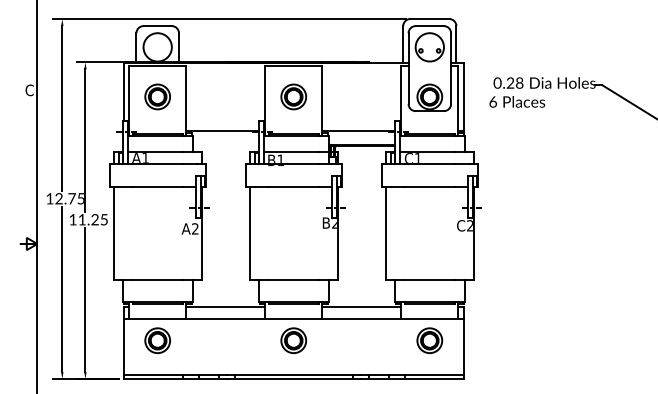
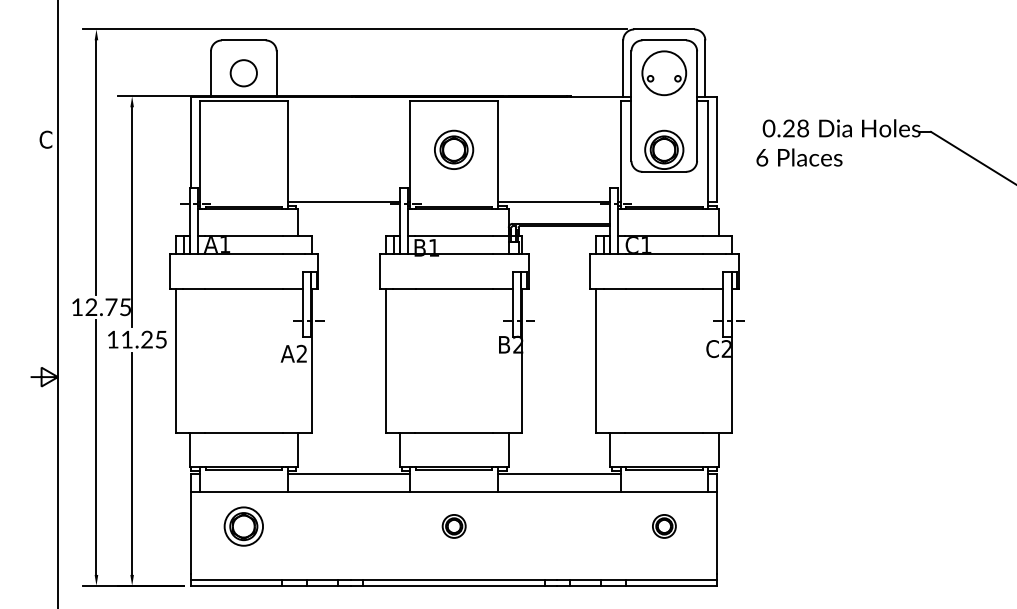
circle: (157, 47) -> (243, 73), size x0.6
part: (157, 96) -> (243, 149), removed
part: (293, 340) -> (453, 526), size x0.6
part: (429, 340) -> (663, 526), size x0.6

